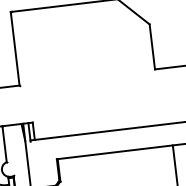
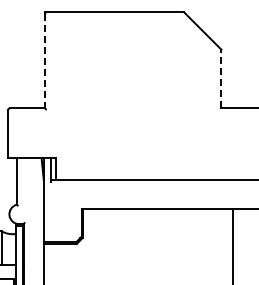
line: (152, 46) -> (221, 78), solid -> dashed
line: (14, 49) -> (44, 61), solid -> dashed

